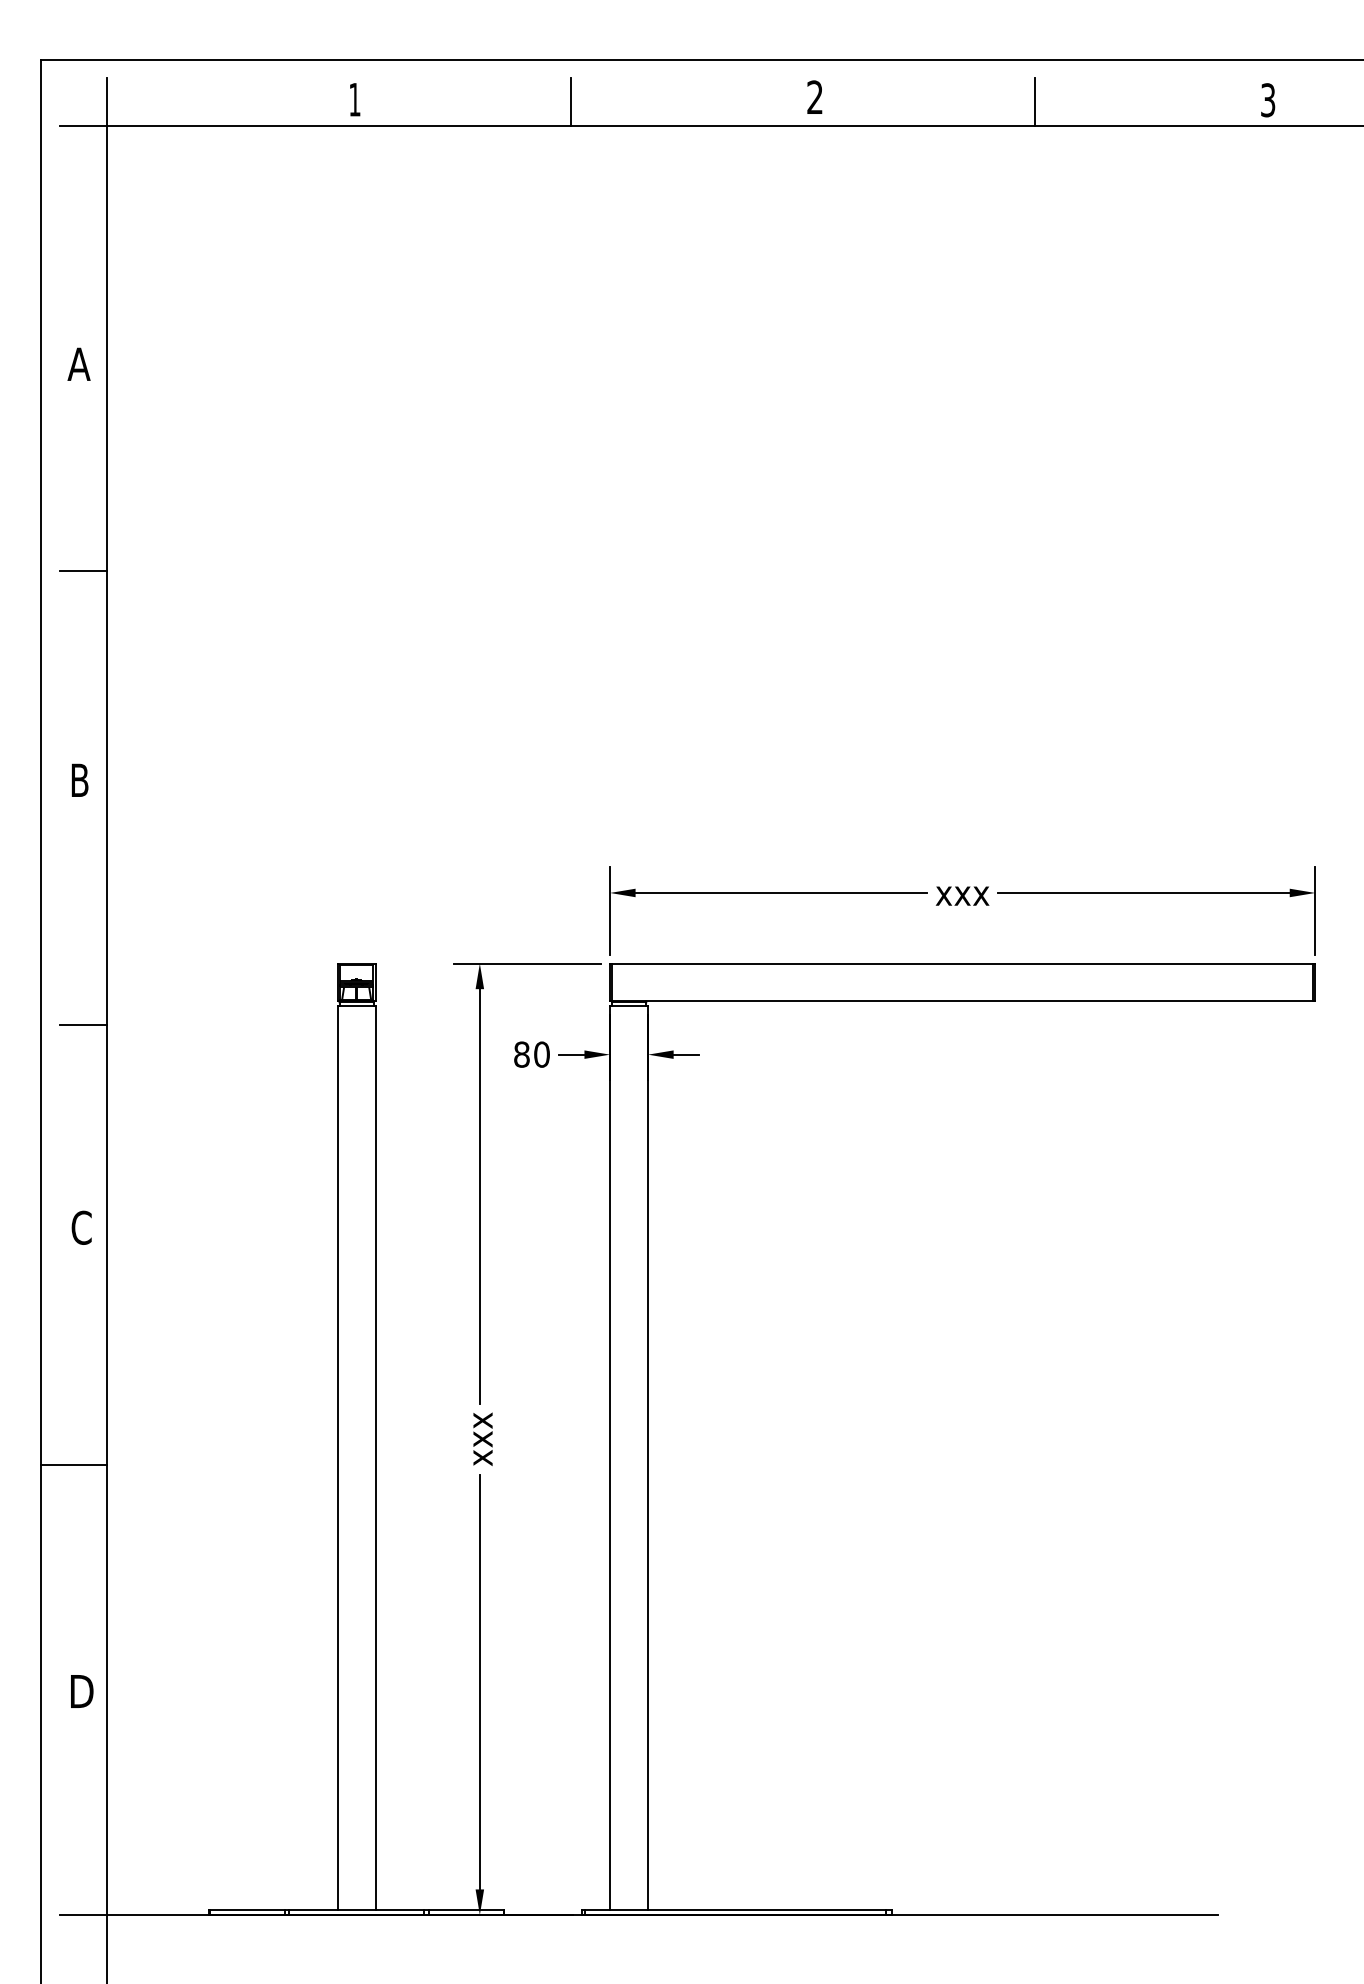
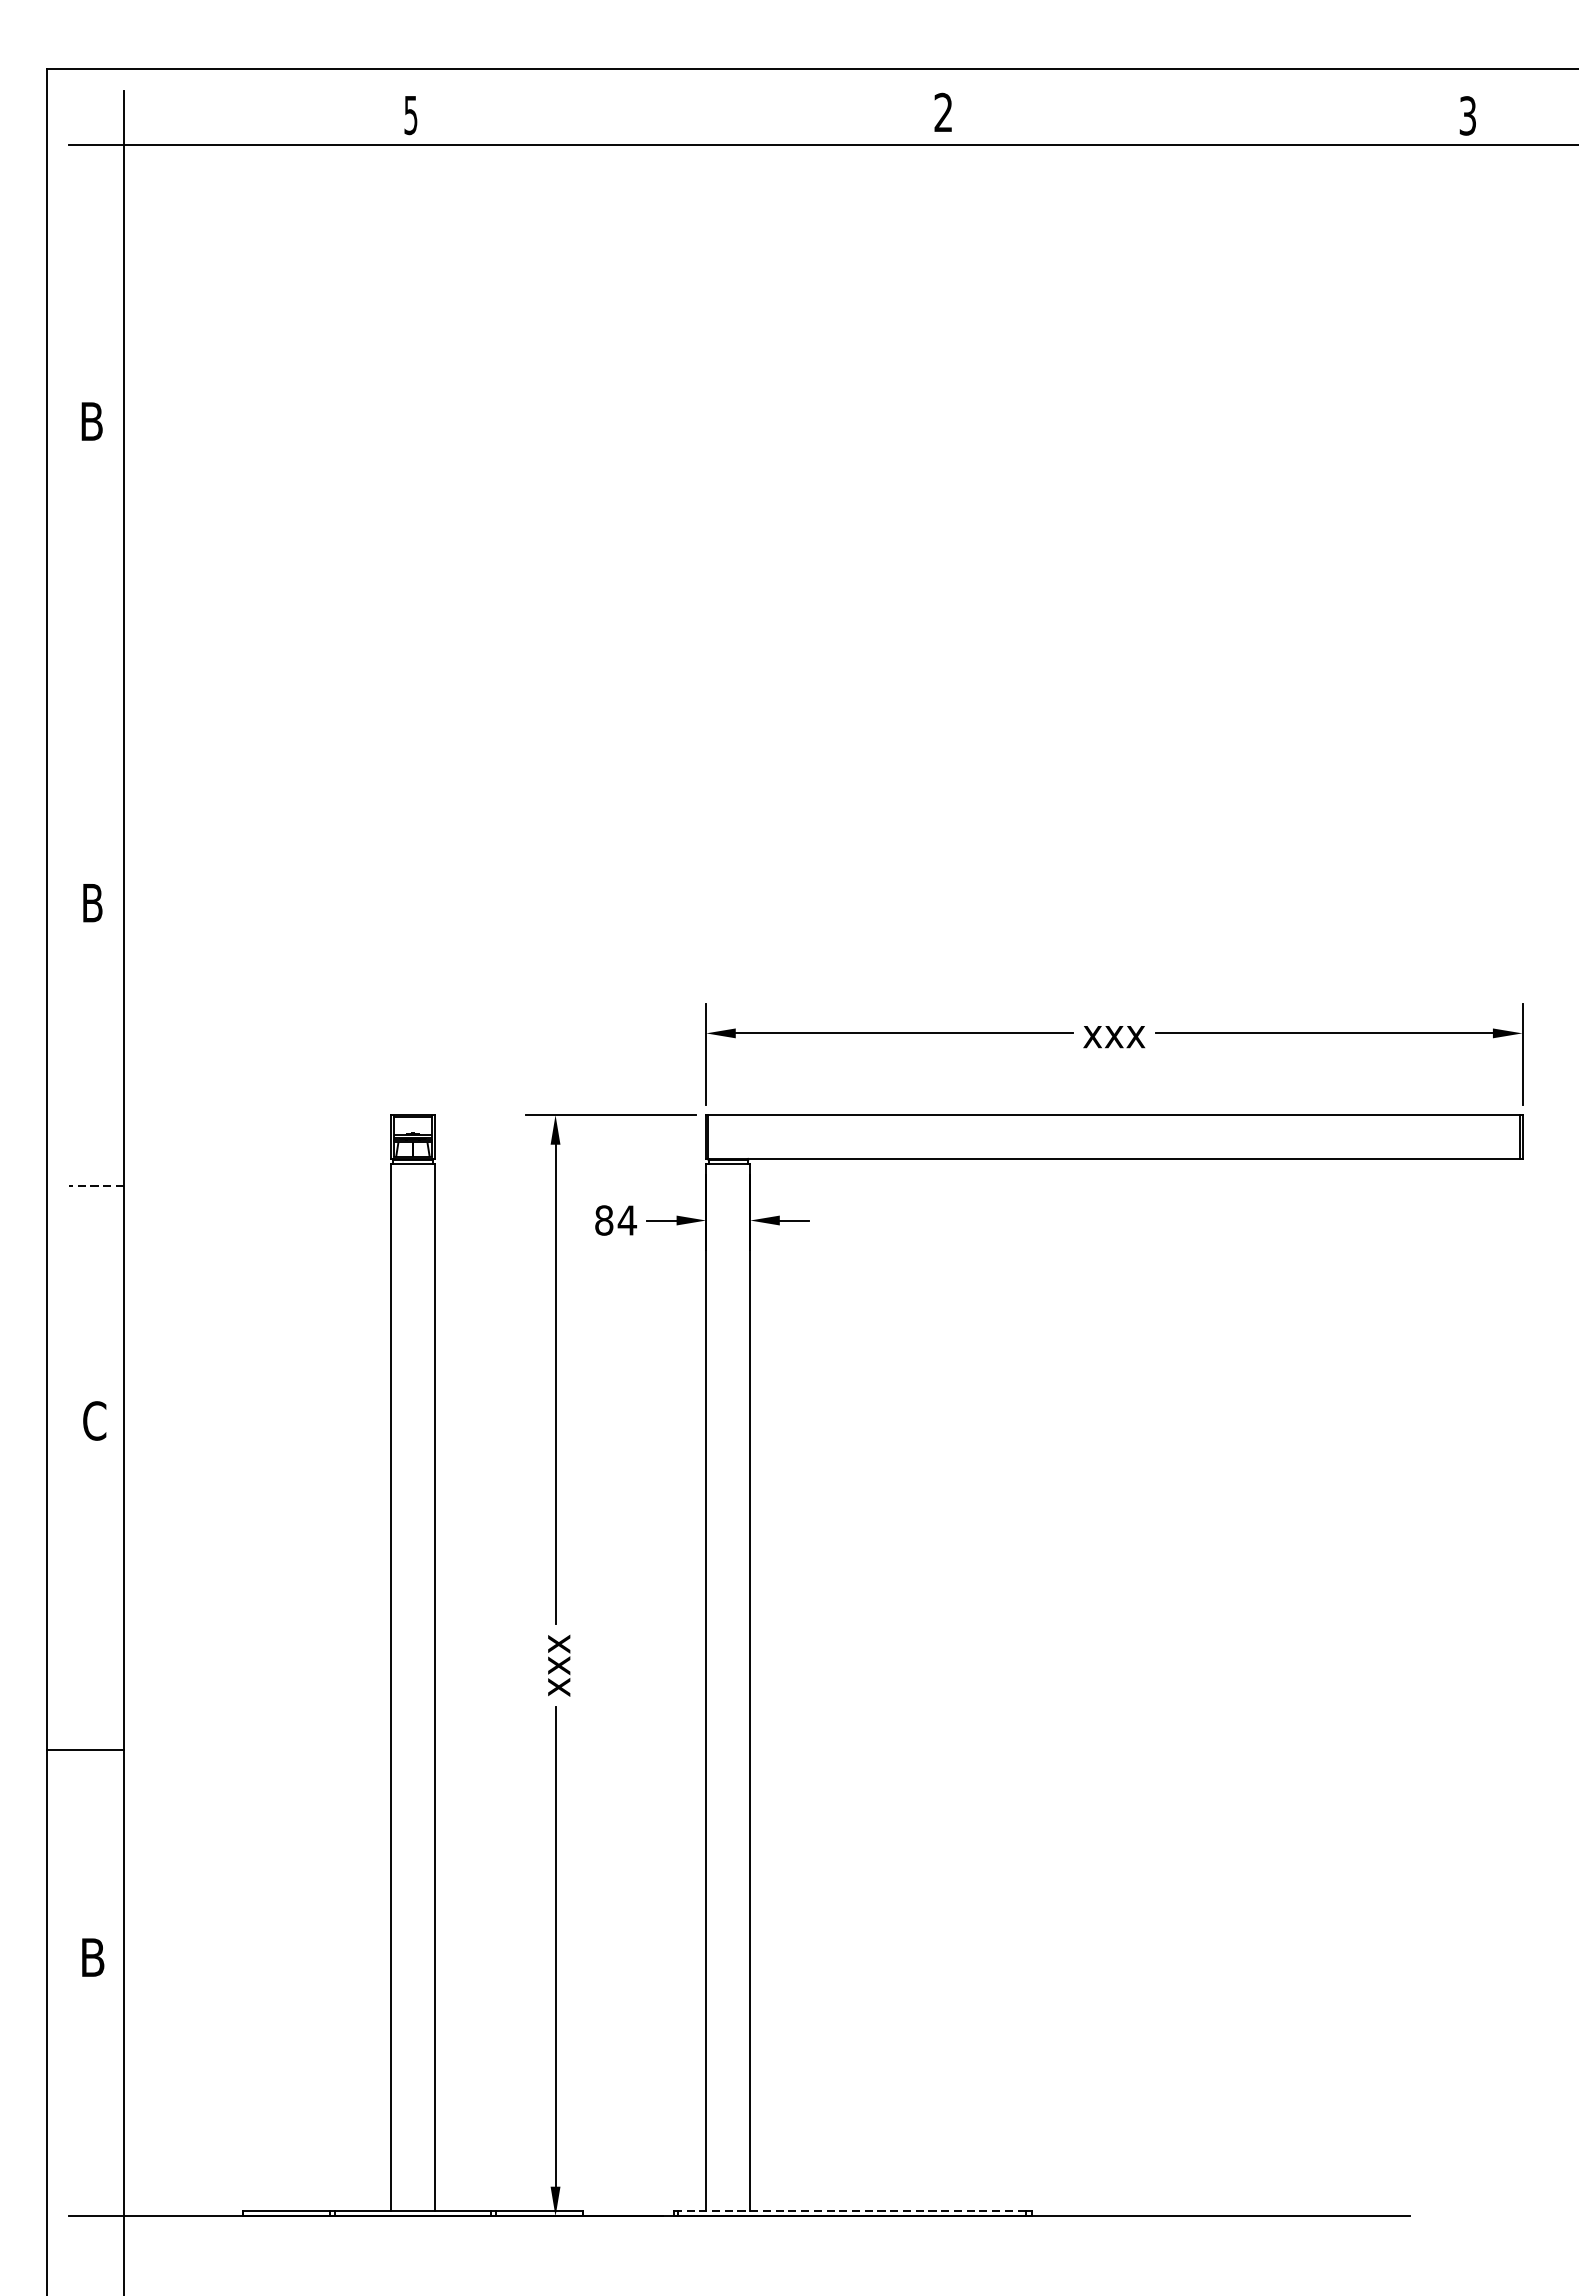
text: (354, 99) -> (410, 115), 1 -> 5
line: (570, 101) -> (660, 117), removed
line: (1034, 101) -> (1197, 117), removed
text: (78, 363) -> (91, 420), A -> B
line: (82, 570) -> (95, 660), removed
line: (83, 1025) -> (96, 1186), solid -> dashed
text: (541, 1054) -> (626, 1220), 80 -> 84
line: (73, 1465) -> (85, 1750), moved
text: (83, 1691) -> (96, 1957), D -> B
line: (735, 1910) -> (851, 2211), solid -> dashed

